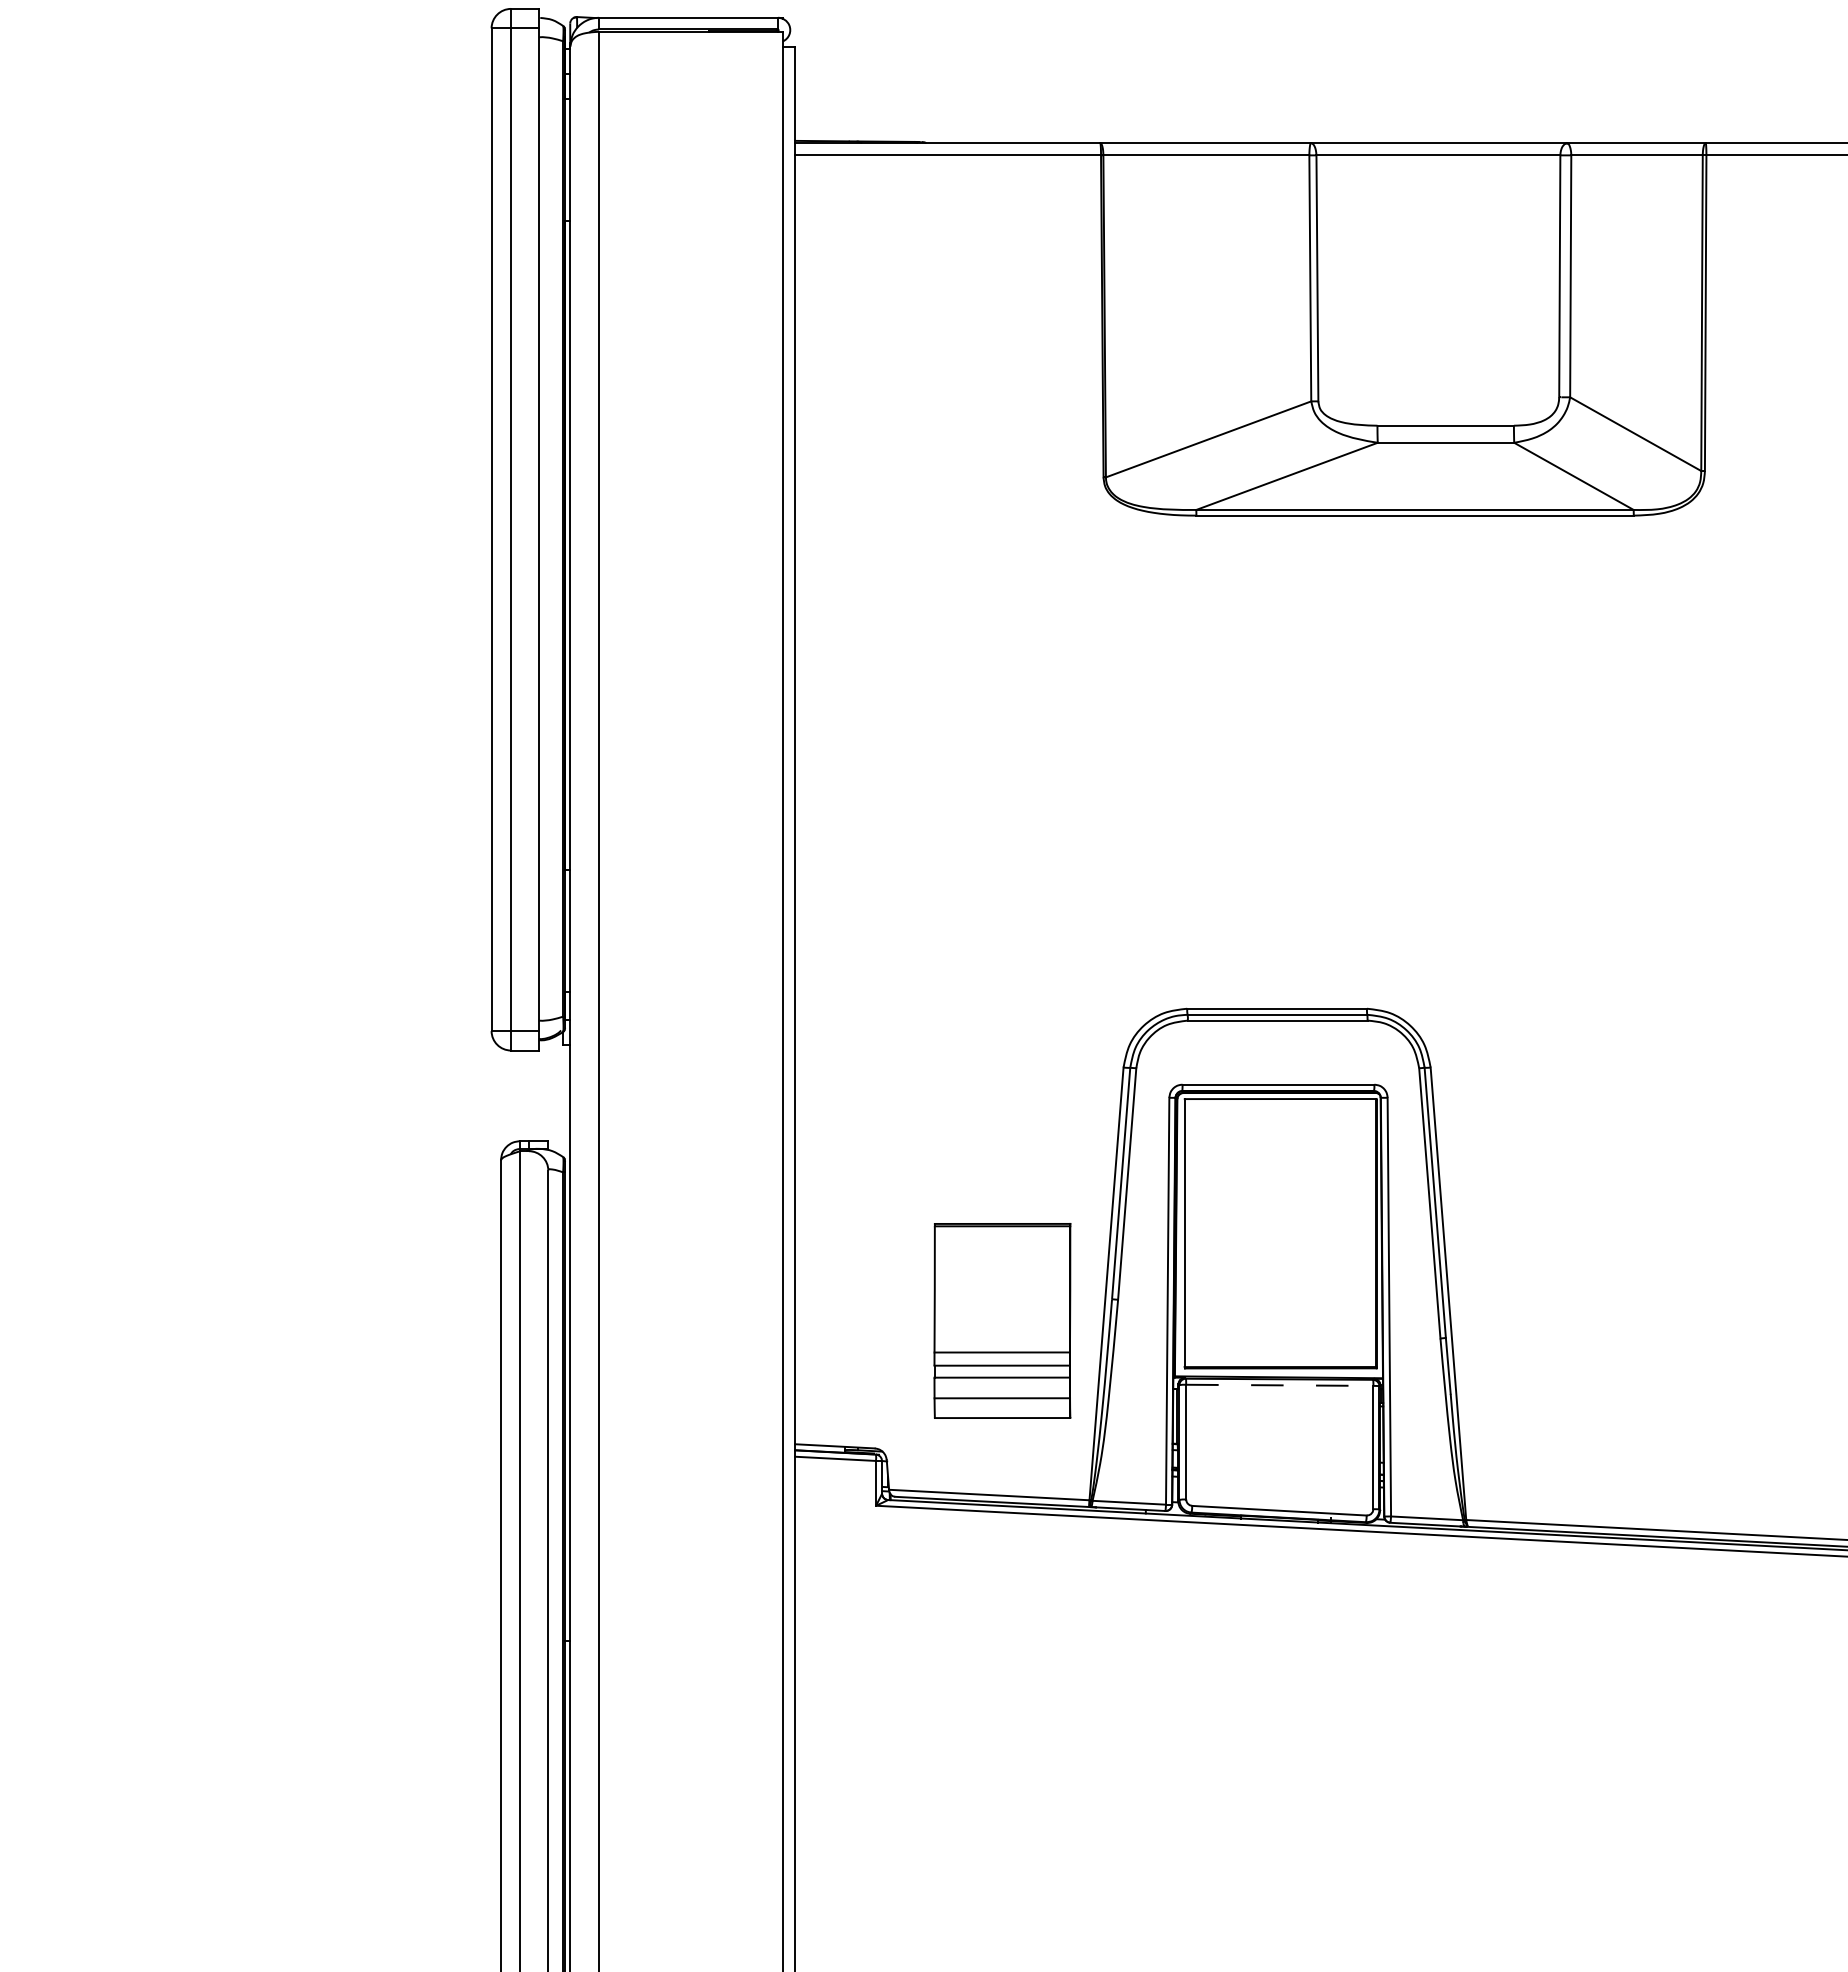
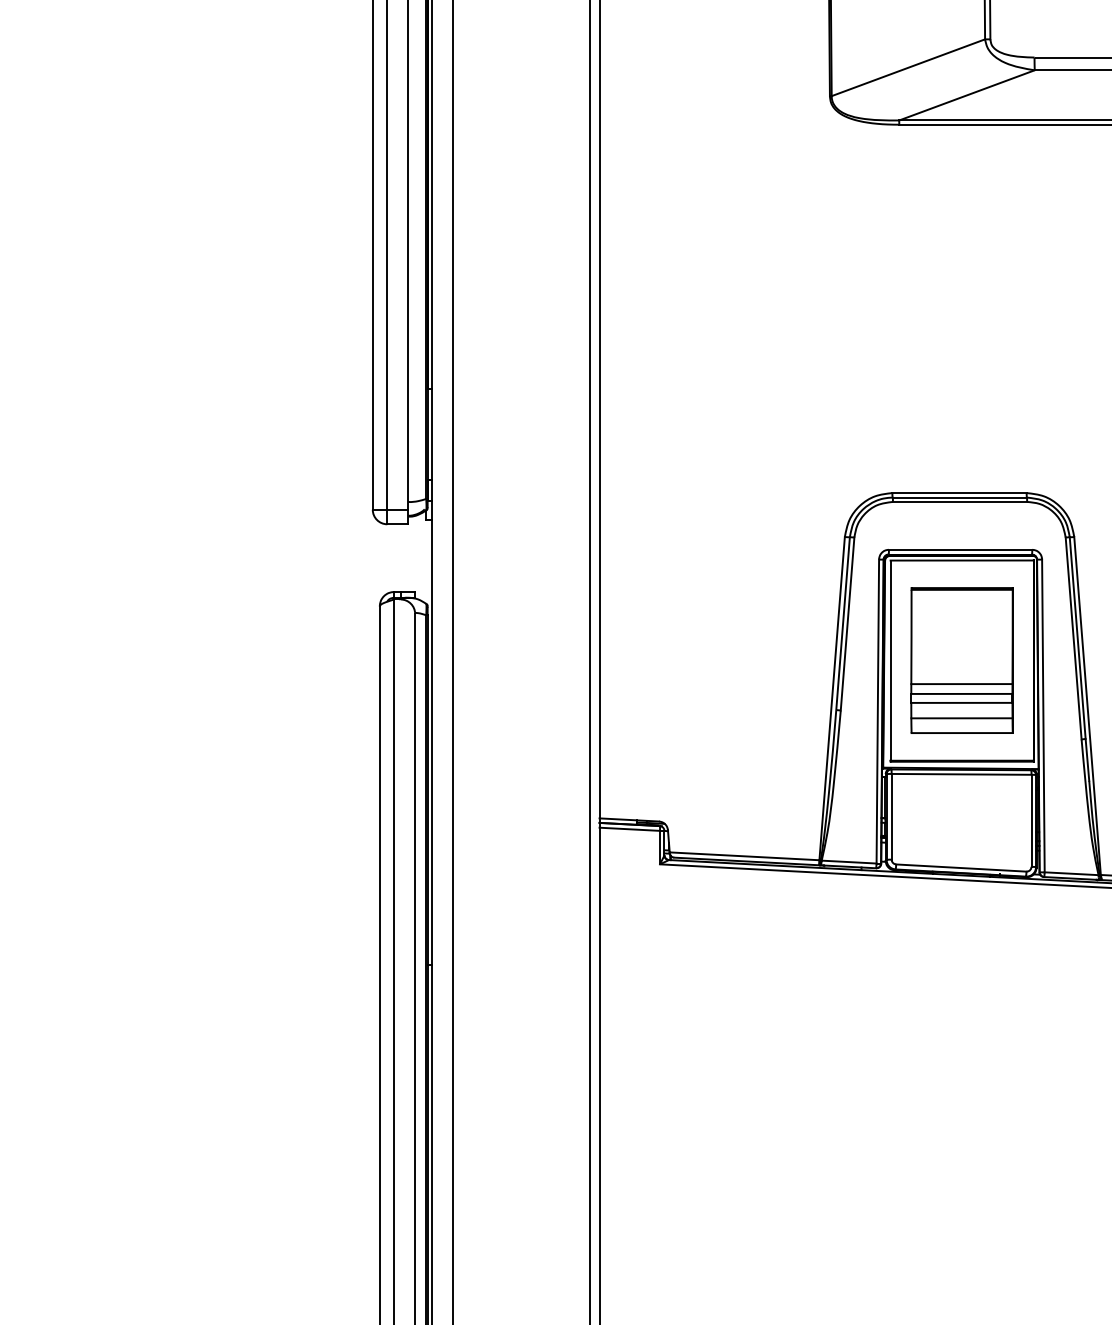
part: (1002, 1320) -> (962, 660), moved
line: (1279, 1385) -> (961, 774), dashed -> solid

